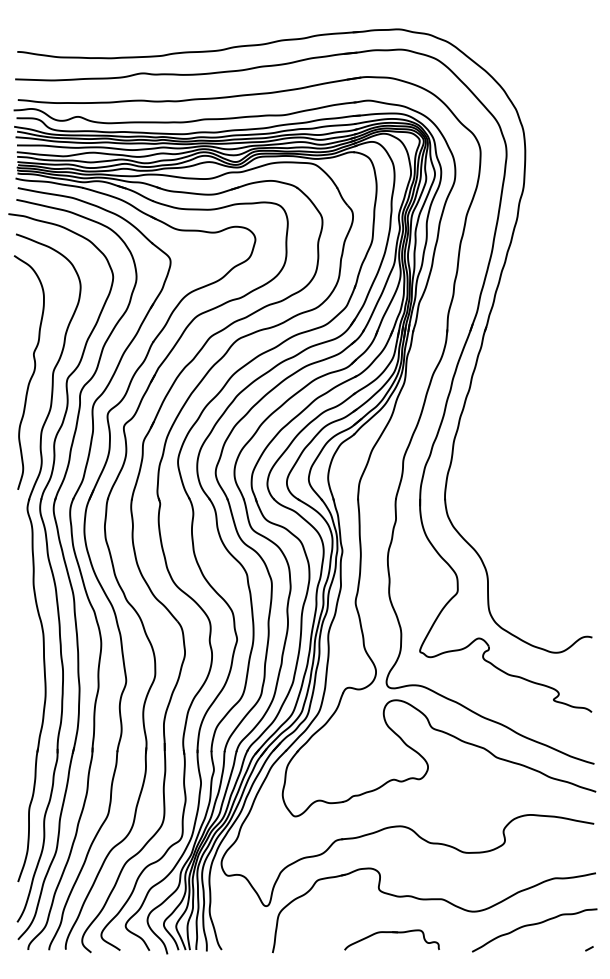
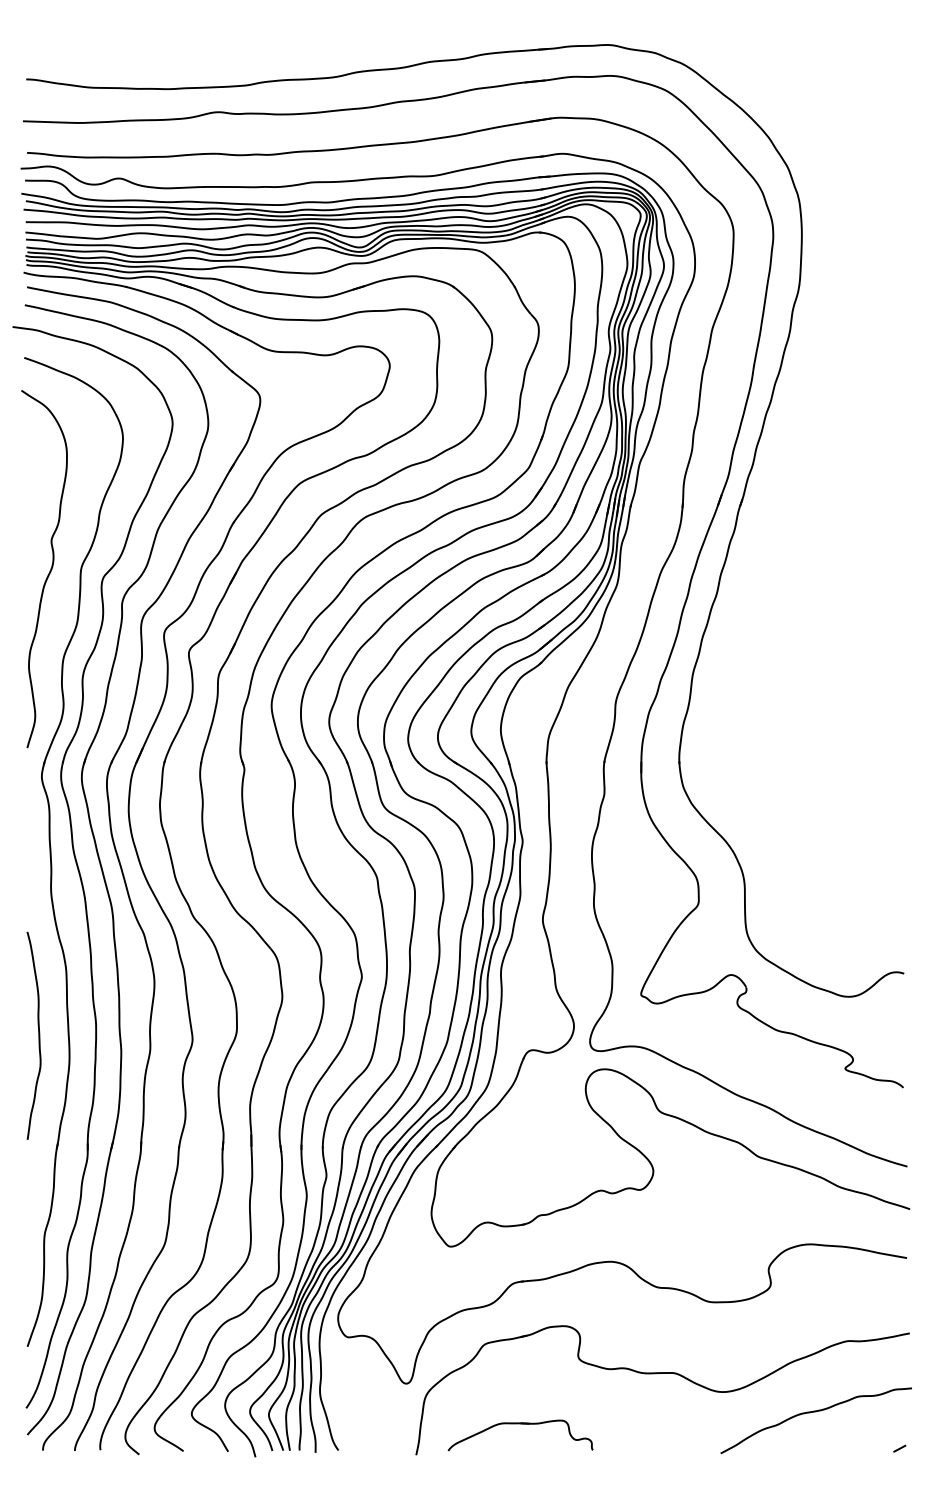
curve: (24, 676) -> (37, 1033), added
part: (390, 933) -> (518, 1425), moved

